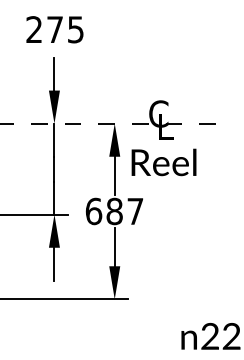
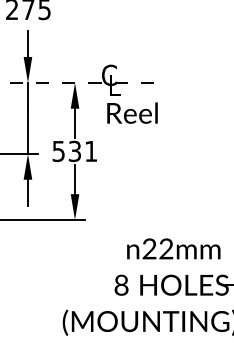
text: (164, 161) -> (132, 112), moved
text: (114, 211) -> (74, 151), 687 -> 531

